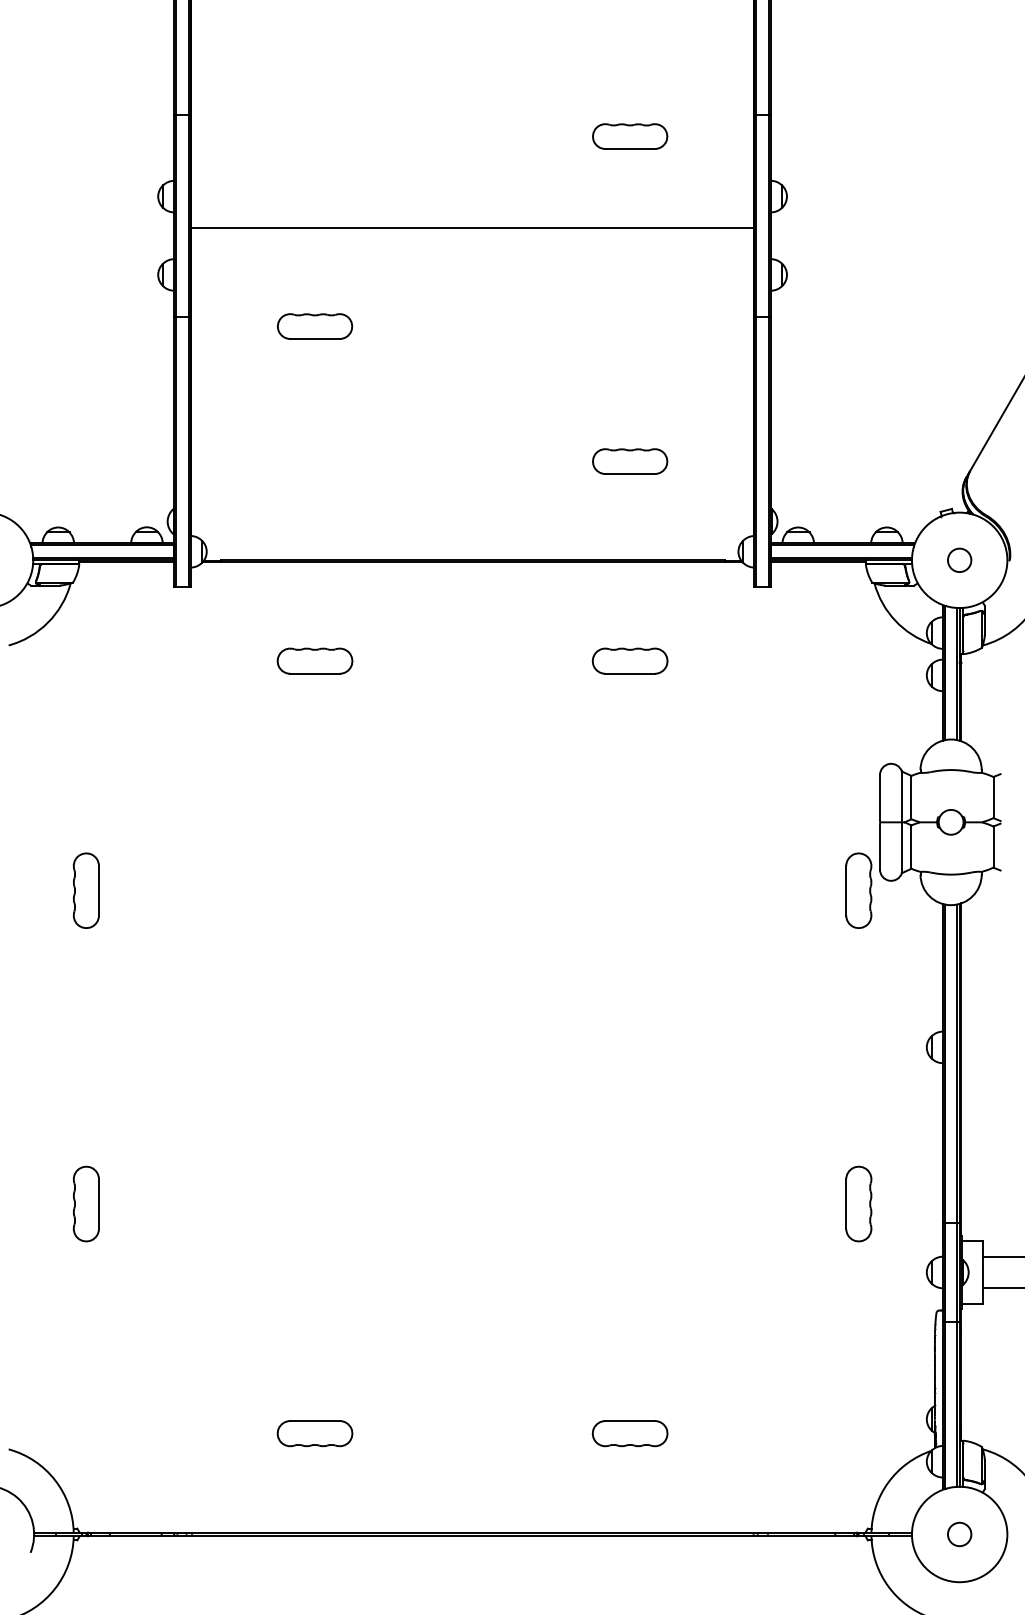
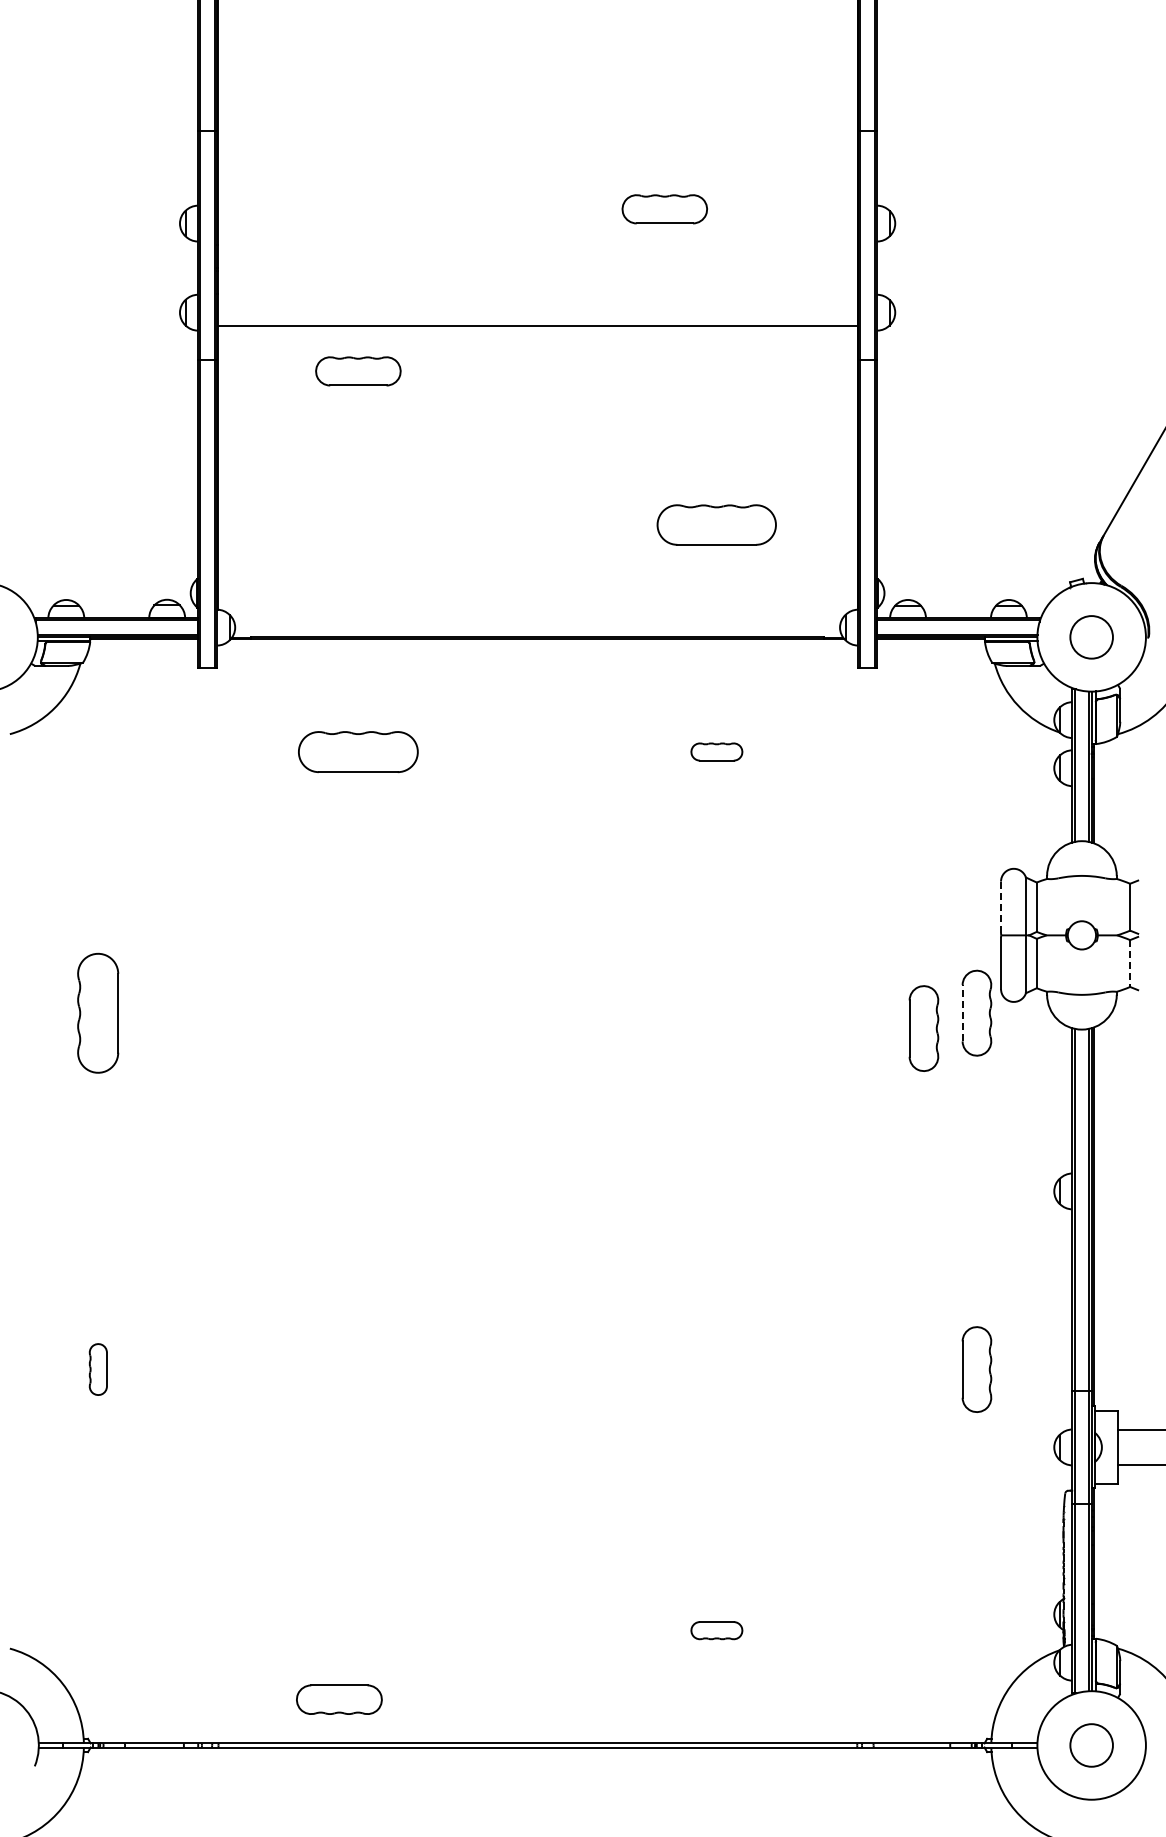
part: (629, 136) -> (664, 209), moved
line: (472, 227) -> (537, 325), moved
part: (629, 461) -> (716, 524), size x1.4
circle: (959, 560) -> (1091, 637), size x1.6
part: (315, 660) -> (358, 751), size x1.4
part: (629, 660) -> (716, 751), size x0.6
line: (880, 797) -> (1001, 907), solid -> dashed
line: (993, 847) -> (1130, 964), solid -> dashed
part: (86, 890) -> (98, 1012), size x1.4
line: (846, 890) -> (962, 1012), solid -> dashed
part: (811, 904) -> (923, 1028), added
part: (86, 1203) -> (98, 1369), size x0.6
part: (315, 1433) -> (339, 1699), moved
part: (629, 1433) -> (716, 1630), size x0.6
circle: (959, 1534) -> (1091, 1745), size x1.6

